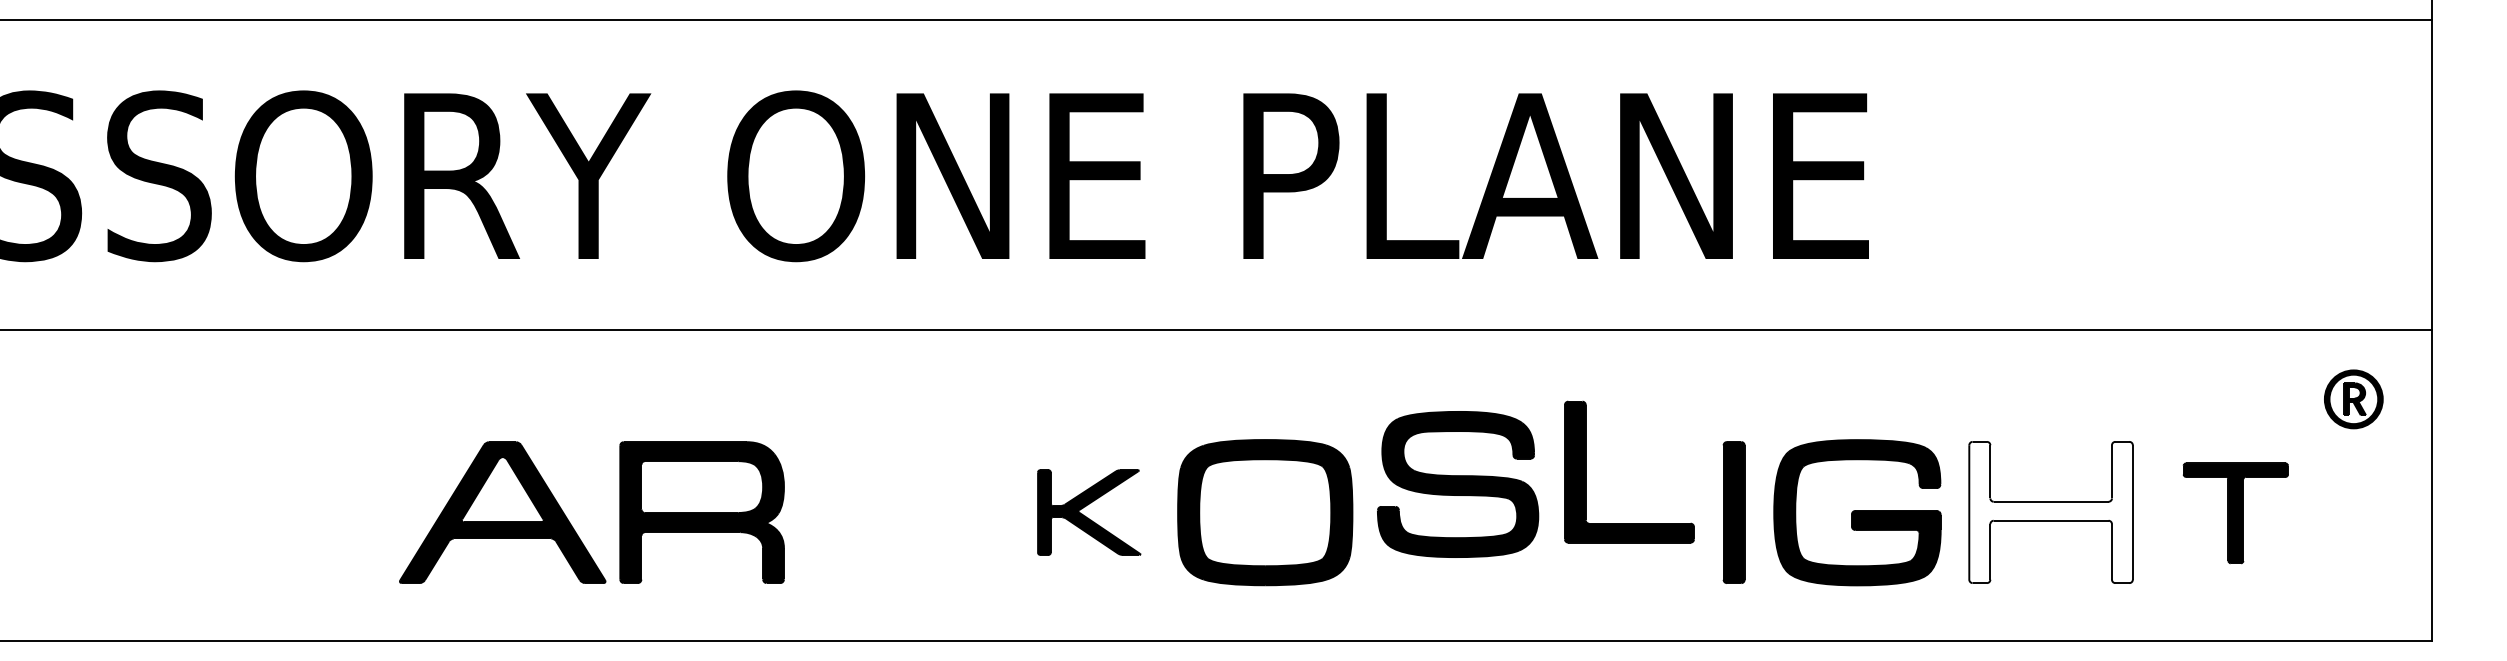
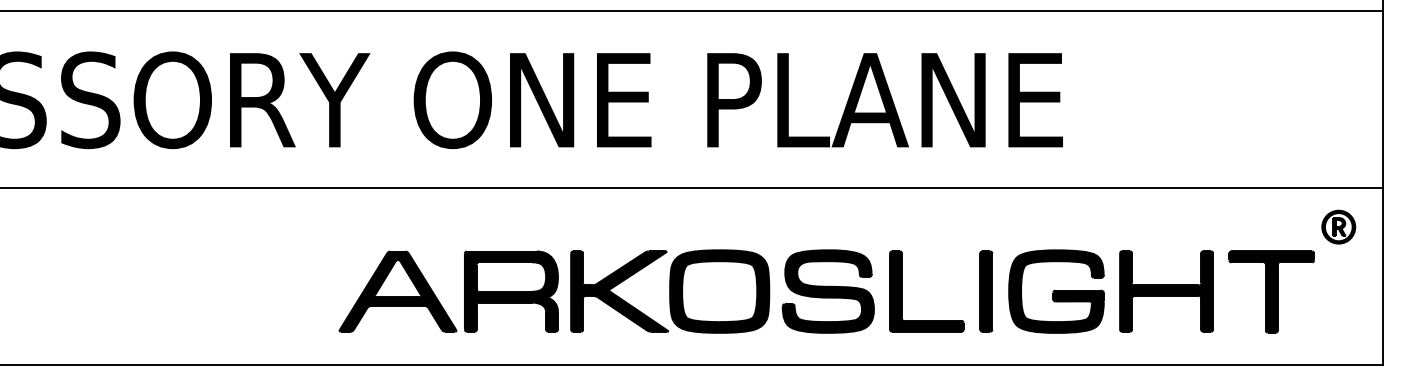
part: (1586, 472) -> (902, 291), moved
part: (1456, 484) -> (827, 291), moved
part: (1089, 512) -> (619, 291), size x1.67
fill: (2050, 512) -> (1166, 291), added
part: (2235, 512) -> (1271, 291), size x1.43
part: (572, 523) -> (437, 297), moved

